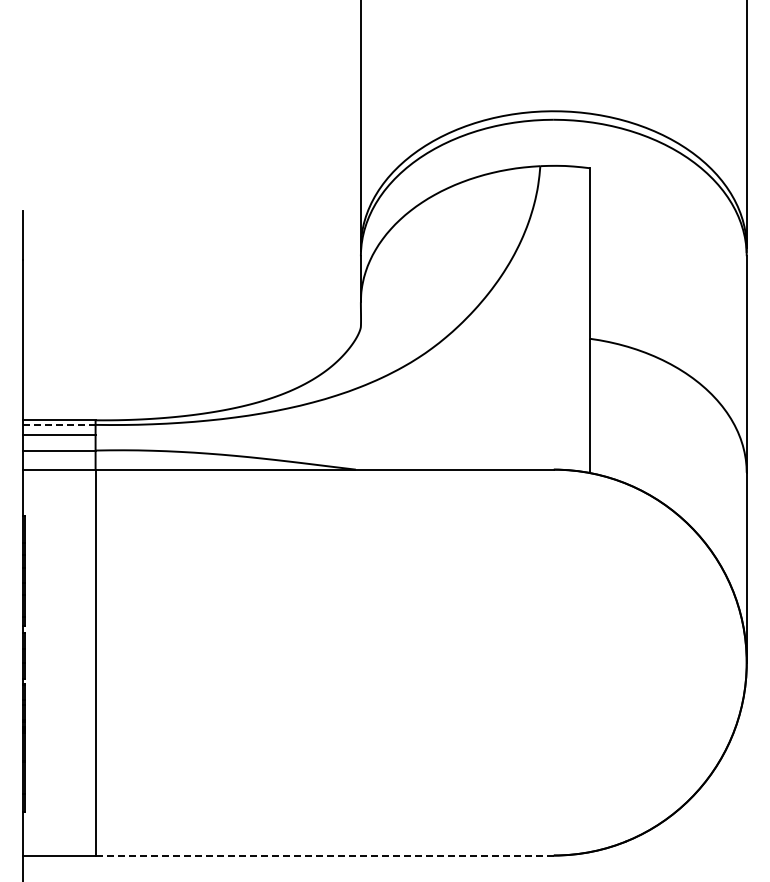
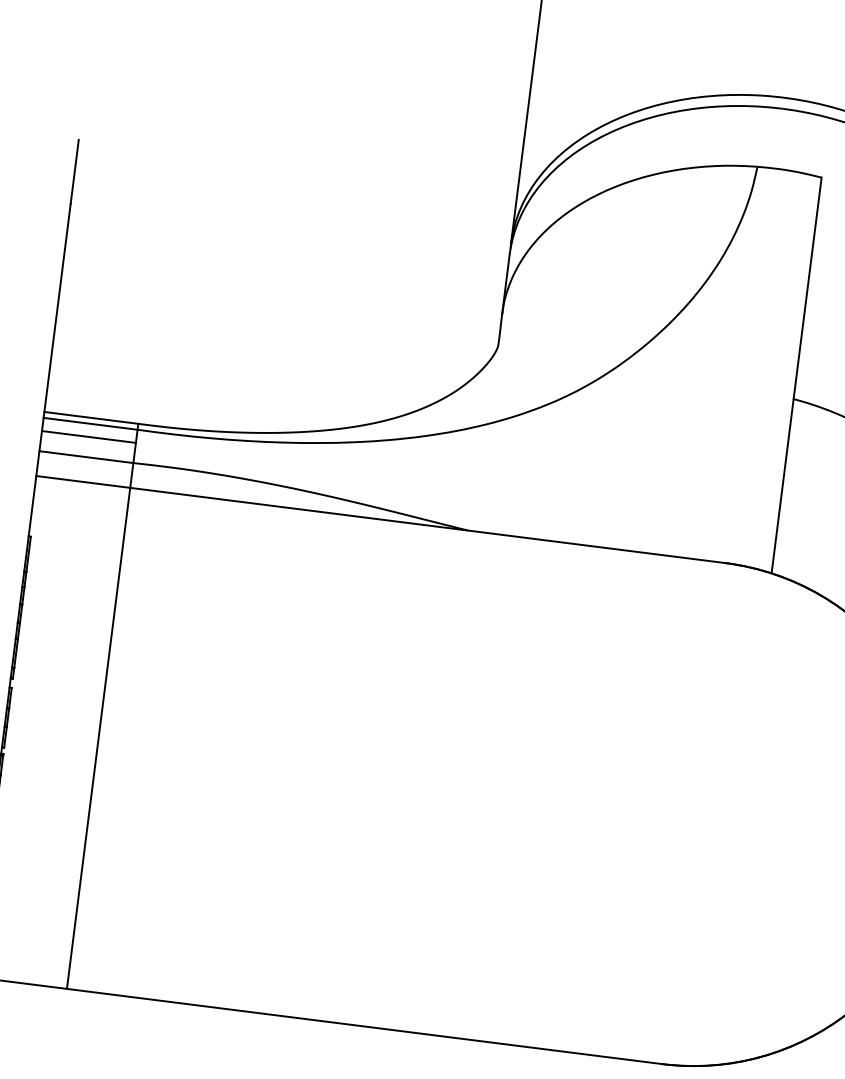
line: (58, 424) -> (89, 423), dashed -> solid
line: (325, 855) -> (365, 1026), dashed -> solid

